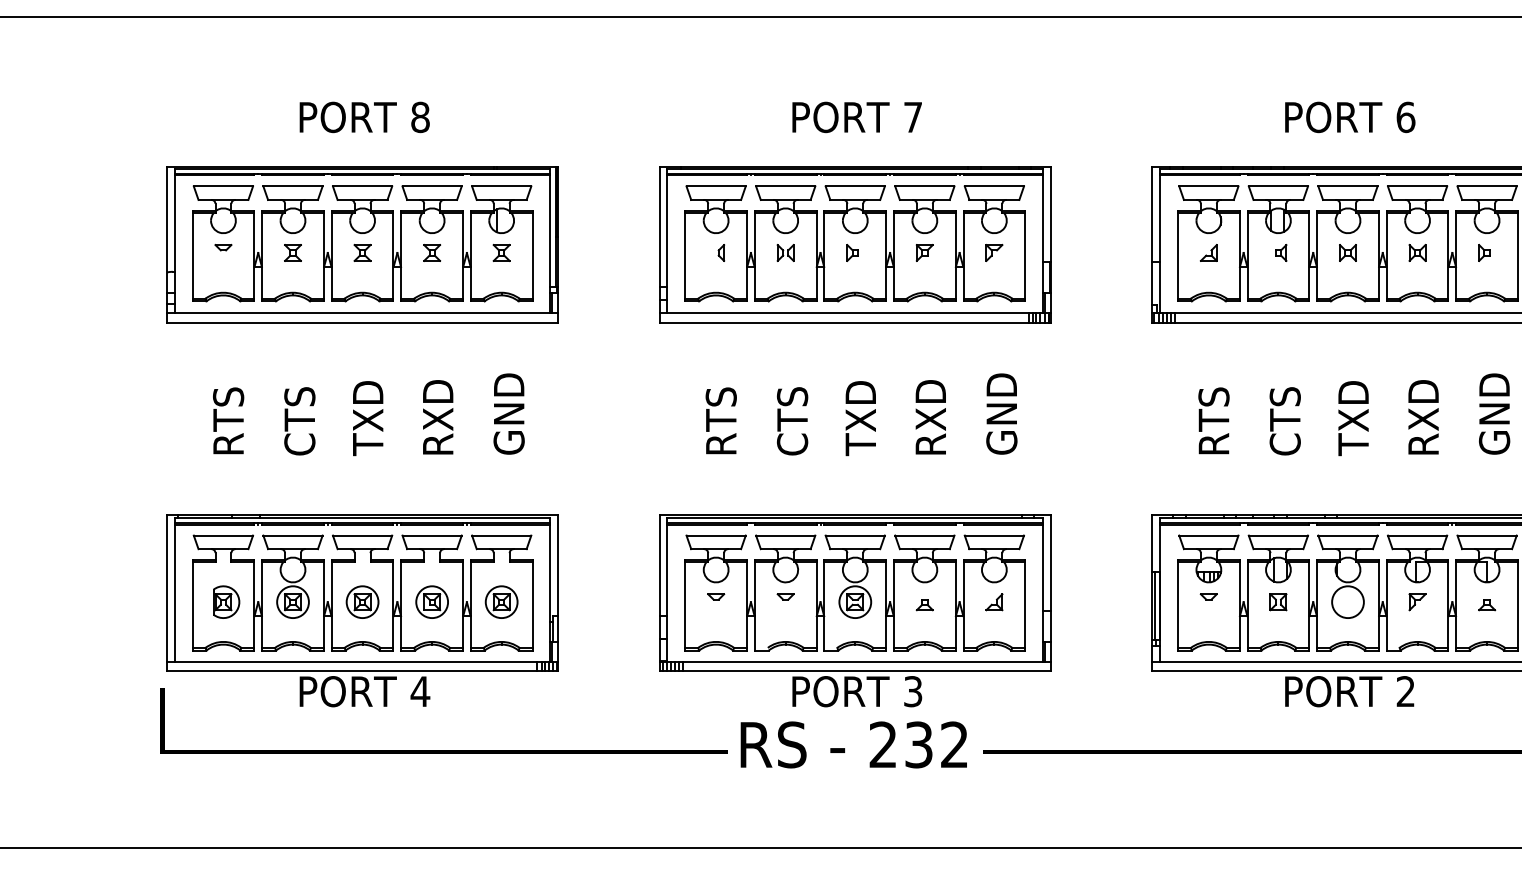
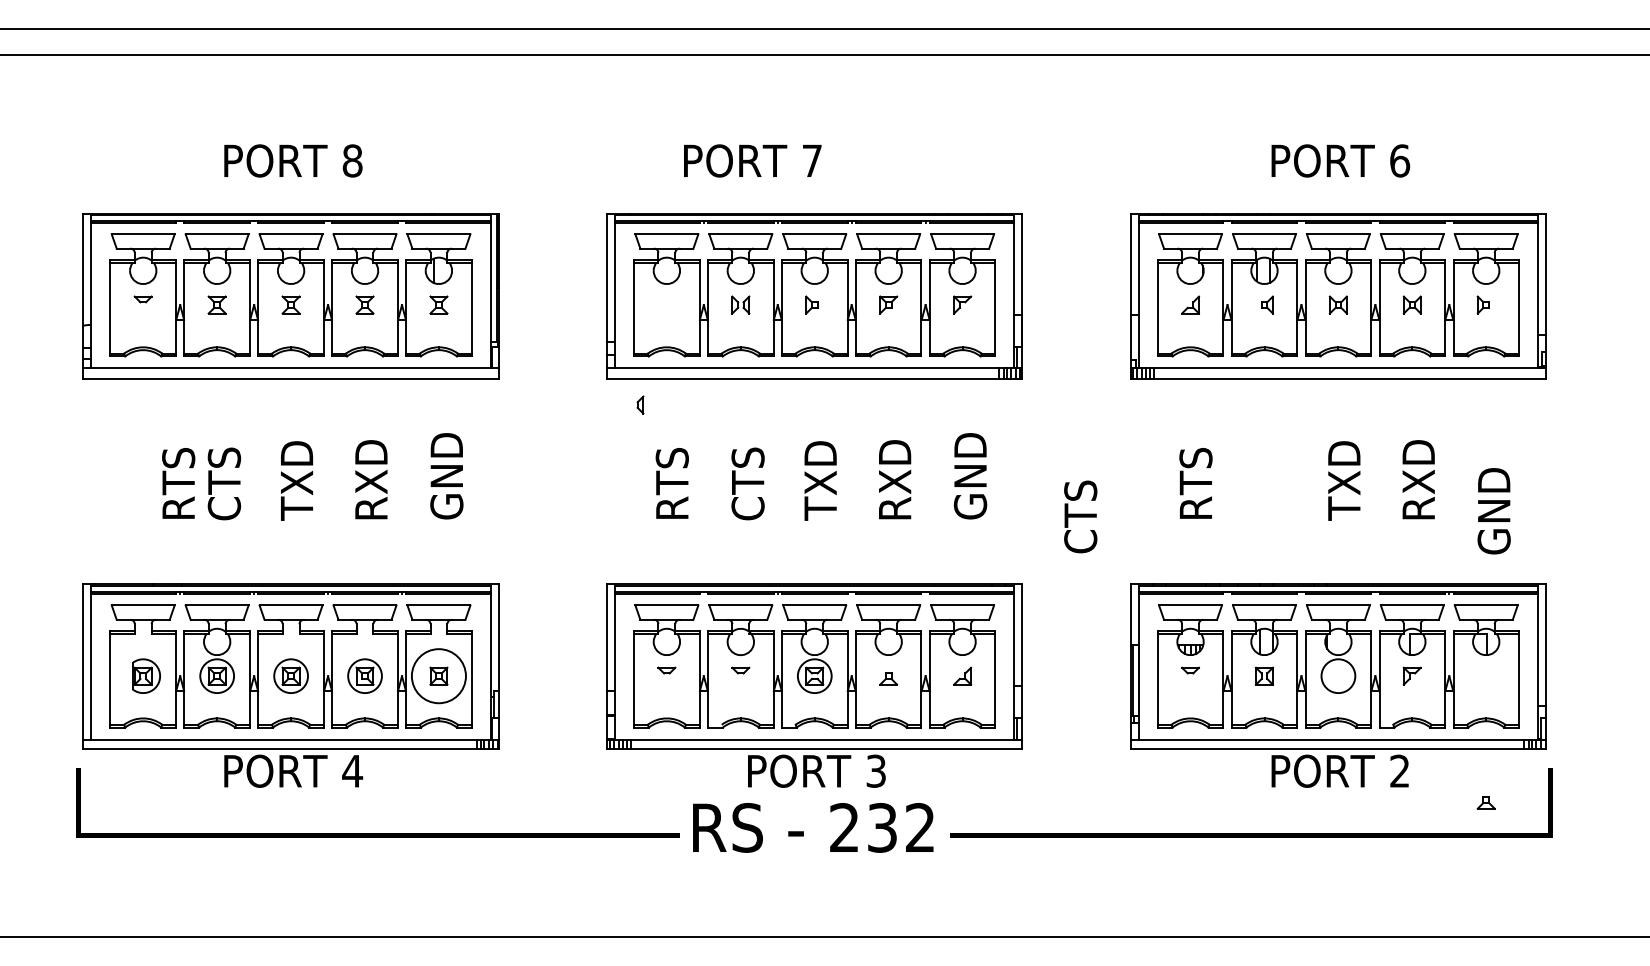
text: (856, 116) -> (752, 160), moved
part: (721, 252) -> (640, 404), moved
text: (1493, 414) -> (1493, 511), moved
text: (228, 420) -> (178, 483), moved
text: (1285, 420) -> (1080, 516), moved
circle: (501, 602) -> (438, 676), size x1.6
part: (1486, 604) -> (1485, 802), moved

